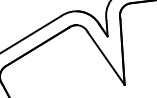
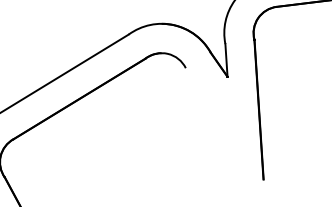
line: (105, 58) -> (223, 123), removed

